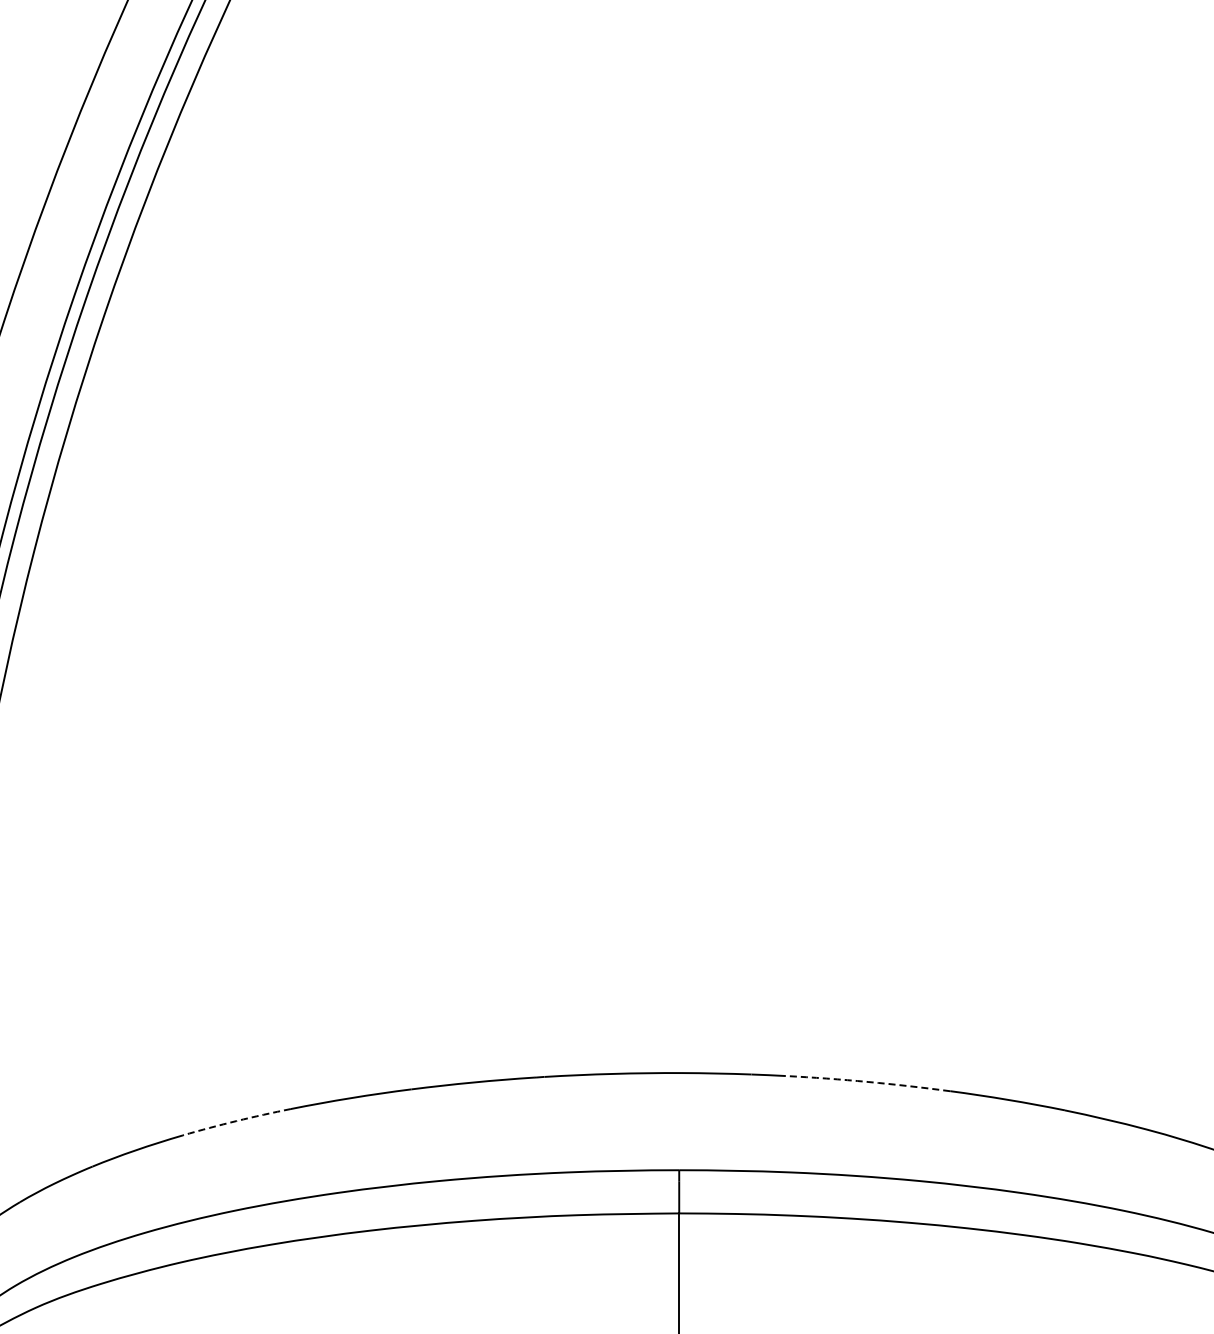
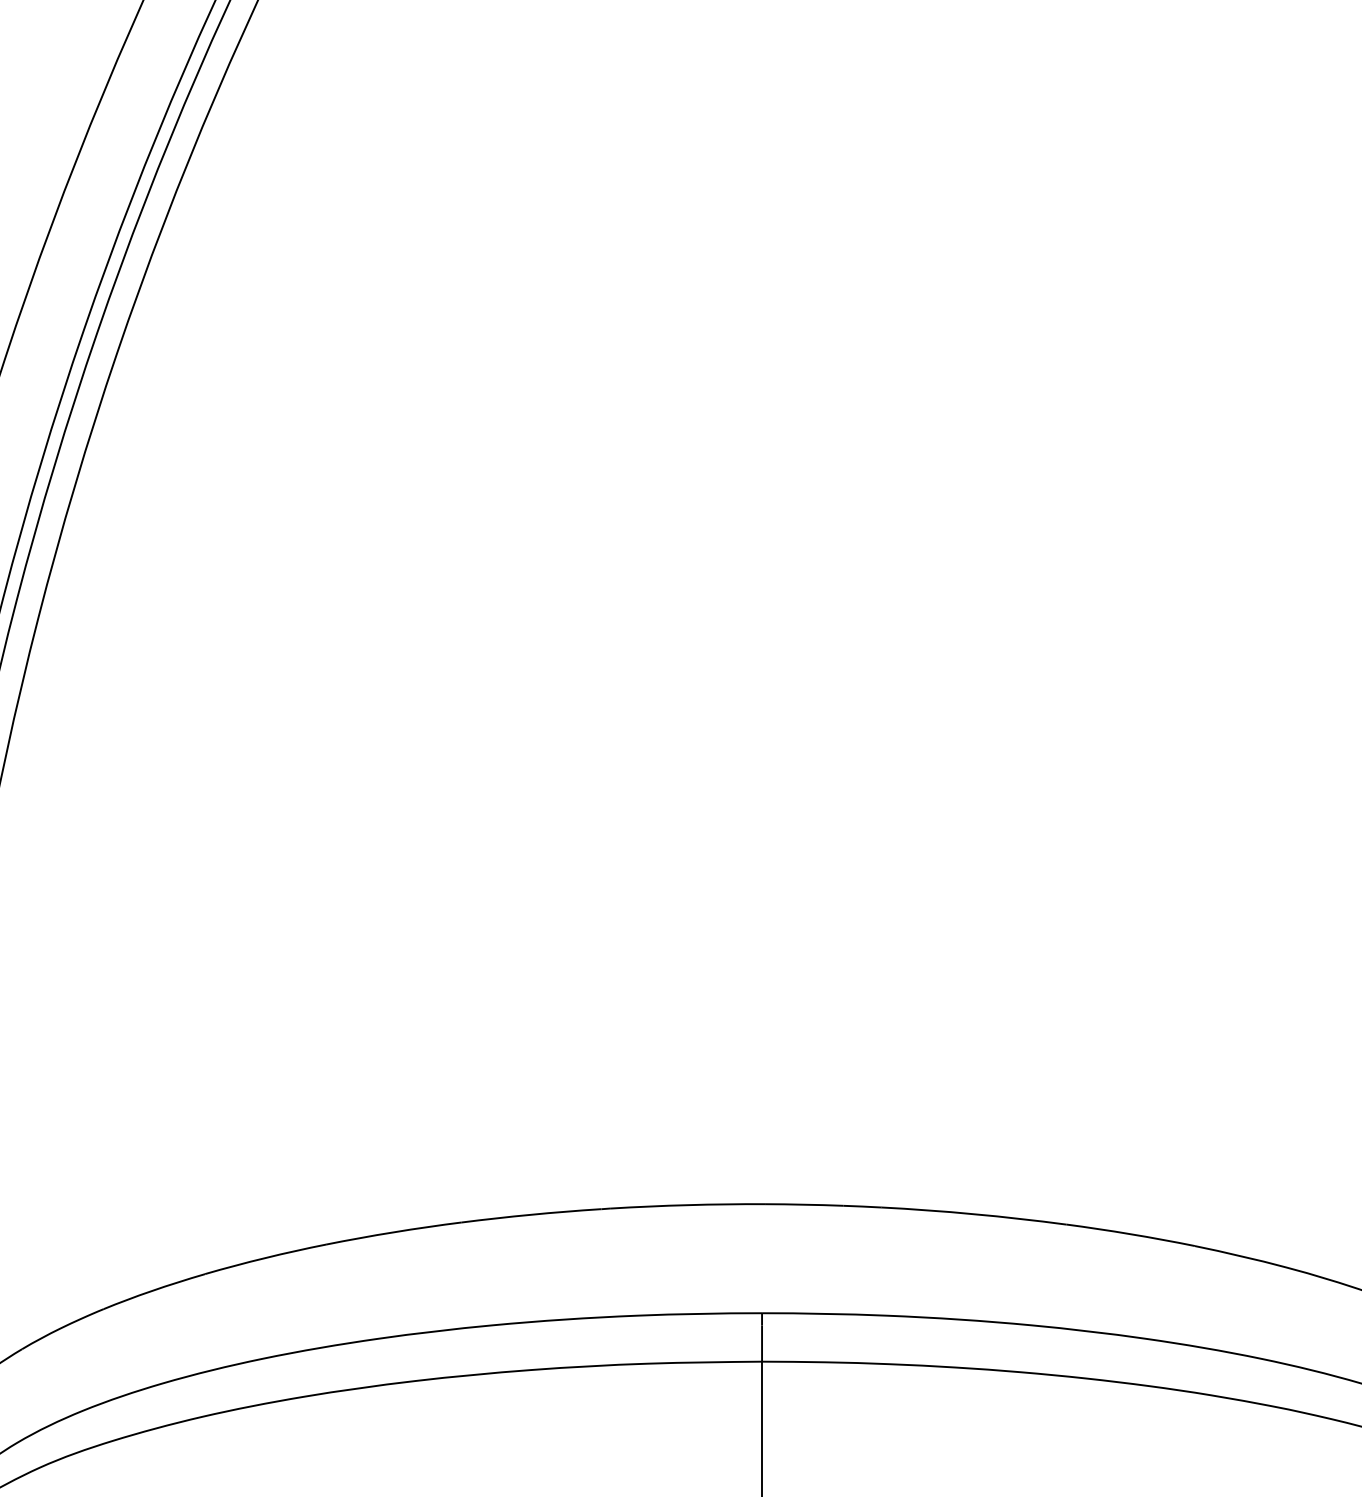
arc: (868, 1081) -> (974, 1213), dashed -> solid
arc: (236, 1121) -> (265, 1258), dashed -> solid

